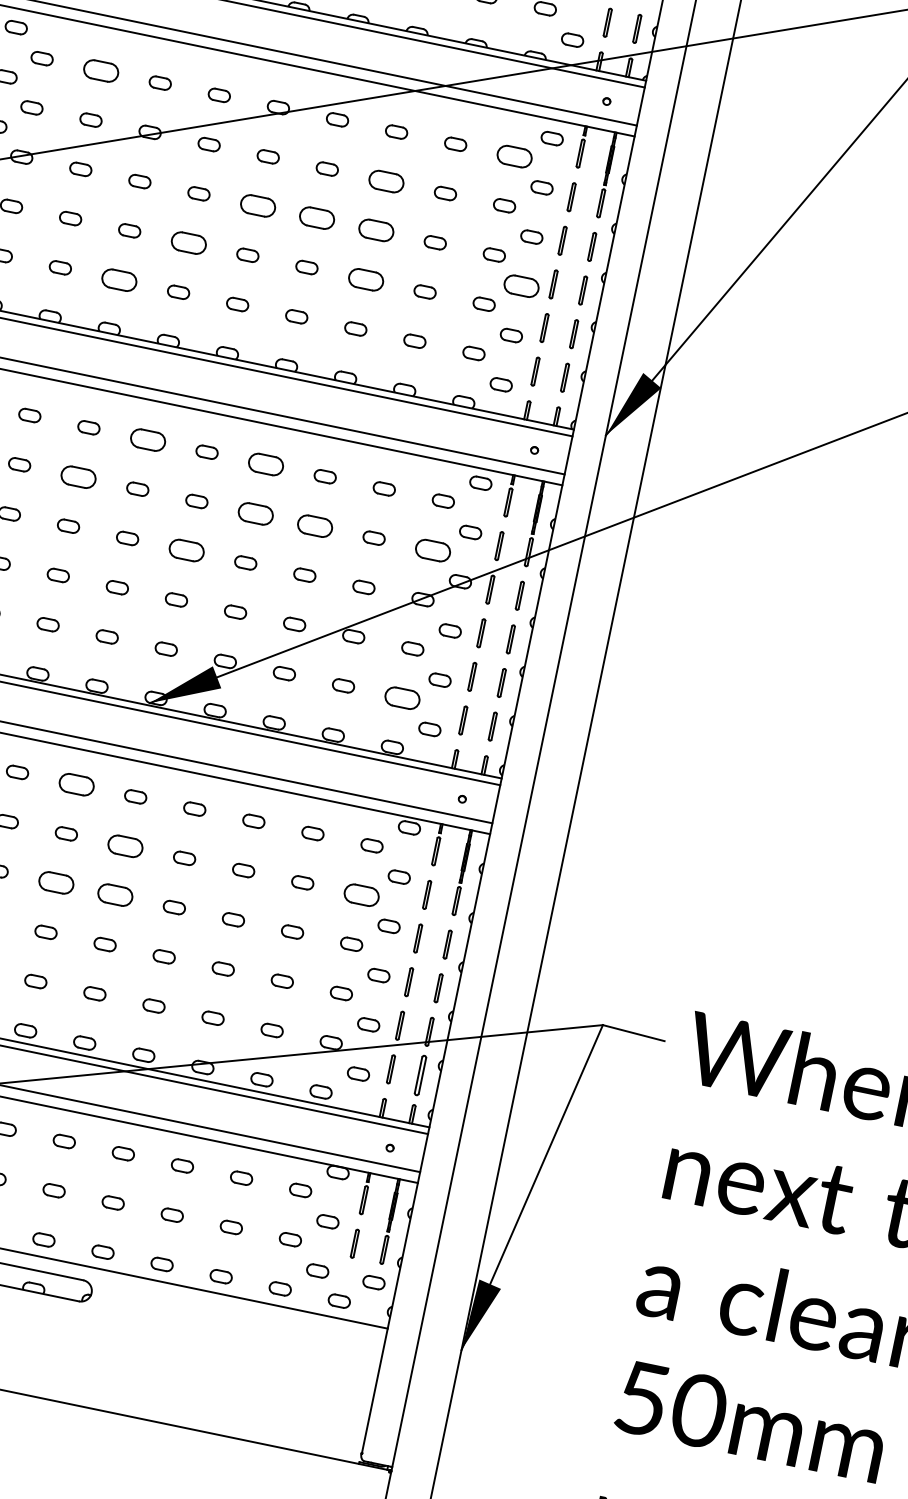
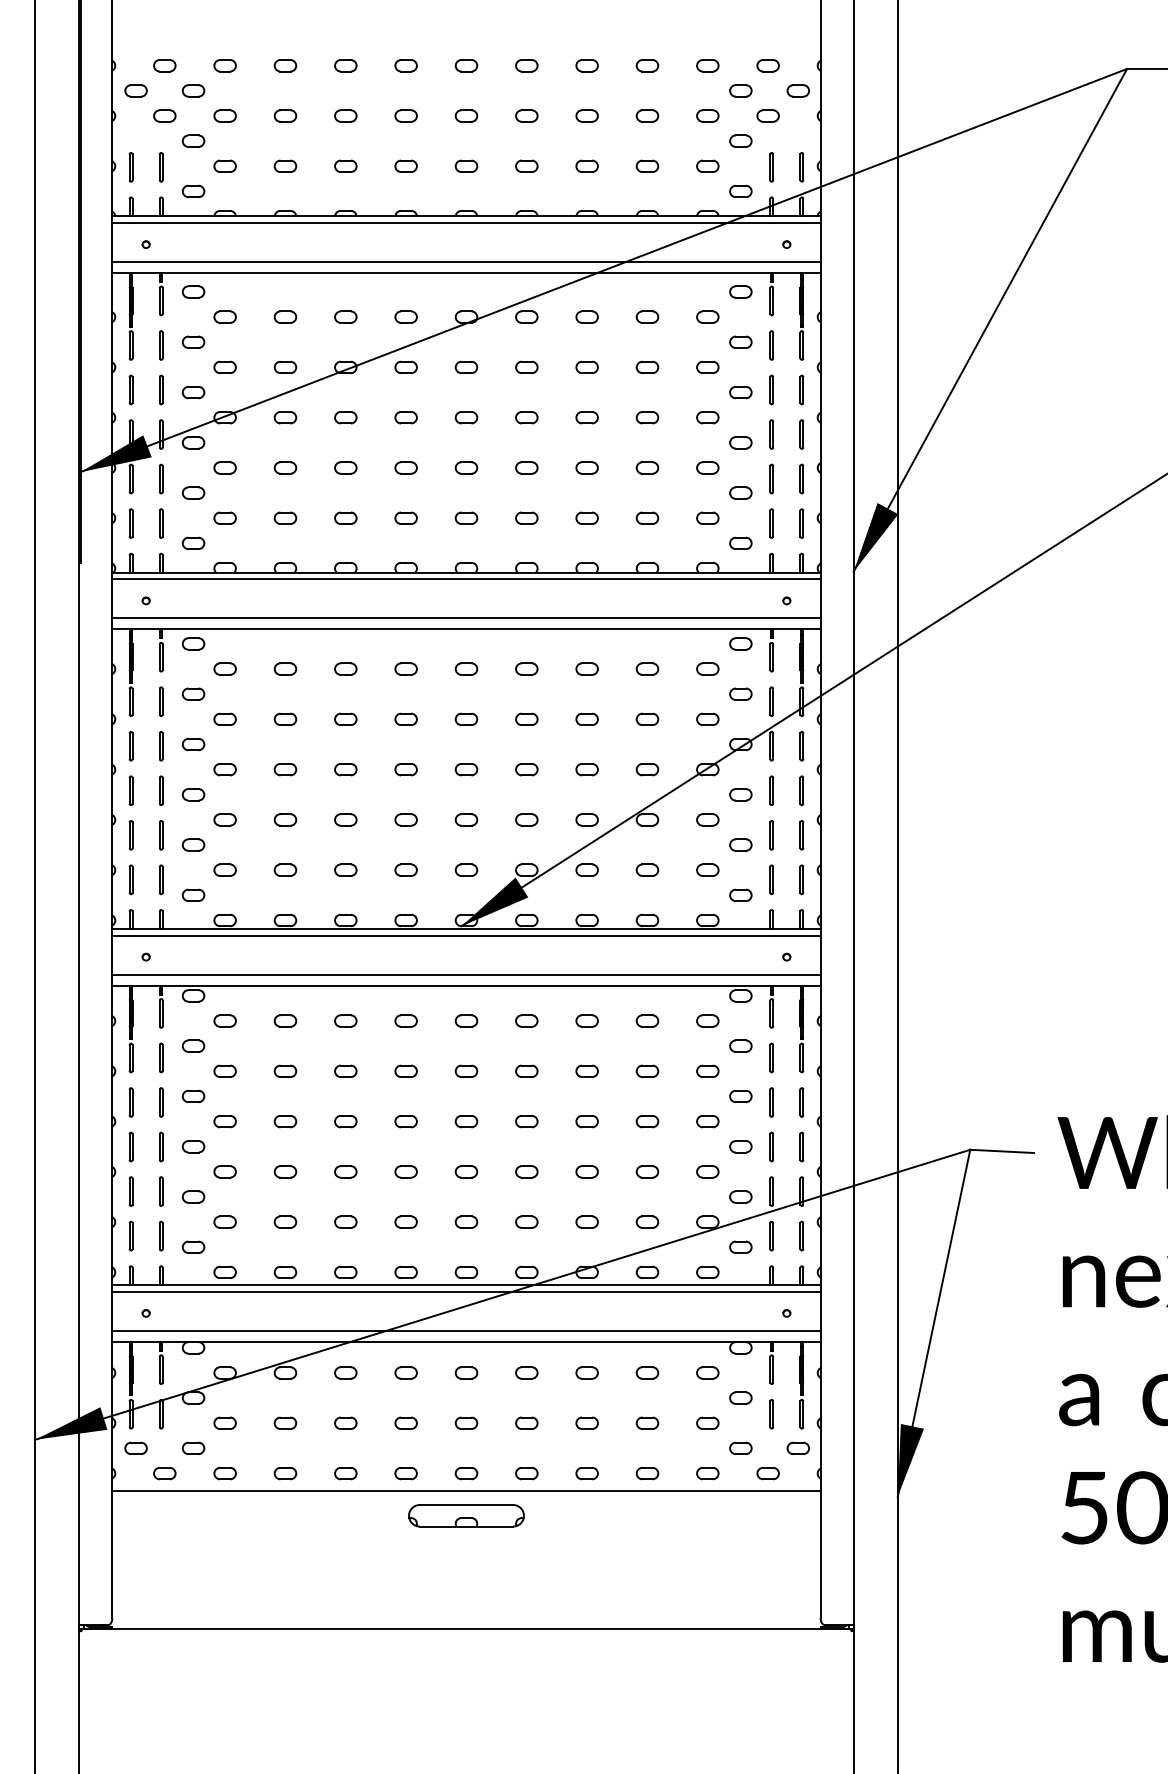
part: (101, 70) -> (285, 316), size x0.62
part: (514, 155) -> (707, 316), size x0.62
part: (385, 180) -> (586, 366), size x0.62
part: (258, 205) -> (466, 417), size x0.62
part: (316, 218) -> (526, 417), size x0.62
part: (375, 230) -> (586, 417), size x0.62
part: (188, 242) -> (405, 467), size x0.62
part: (119, 279) -> (345, 517), size x0.62
part: (365, 279) -> (586, 467), size x0.62
part: (521, 285) -> (740, 442), size x0.62
part: (147, 439) -> (405, 668), size x0.62
part: (265, 463) -> (526, 668), size x0.62
part: (78, 476) -> (345, 718), size x0.62
part: (255, 512) -> (526, 718), size x0.62
part: (314, 524) -> (586, 718), size x0.62
part: (433, 549) -> (707, 718), size x0.62
part: (186, 550) -> (466, 769), size x0.62
part: (402, 697) -> (707, 869), size x0.62
part: (76, 783) -> (405, 1020), size x0.62
part: (125, 845) -> (466, 1070), size x0.62
part: (55, 882) -> (405, 1121), size x0.62
part: (361, 894) -> (707, 1070), size x0.62
part: (115, 895) -> (466, 1121), size x0.62
part: (420, 1074) -> (801, 1235), size x0.71

